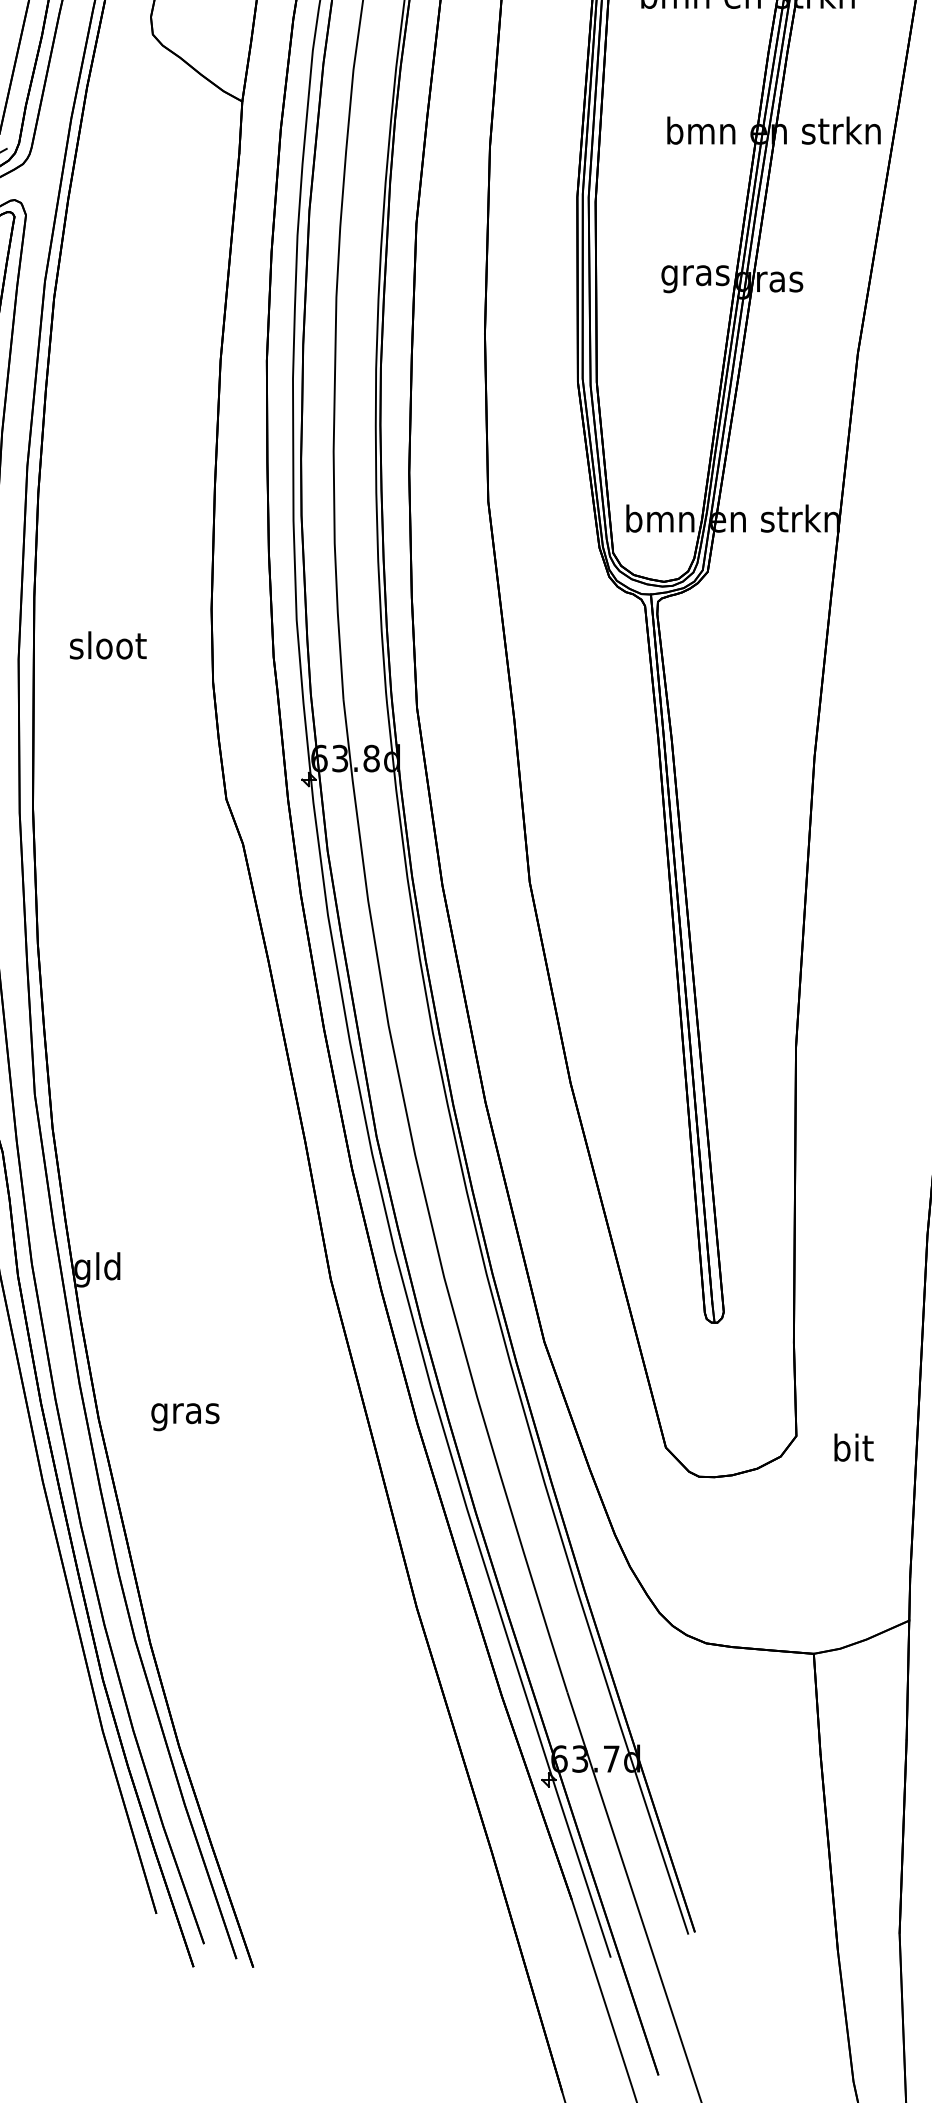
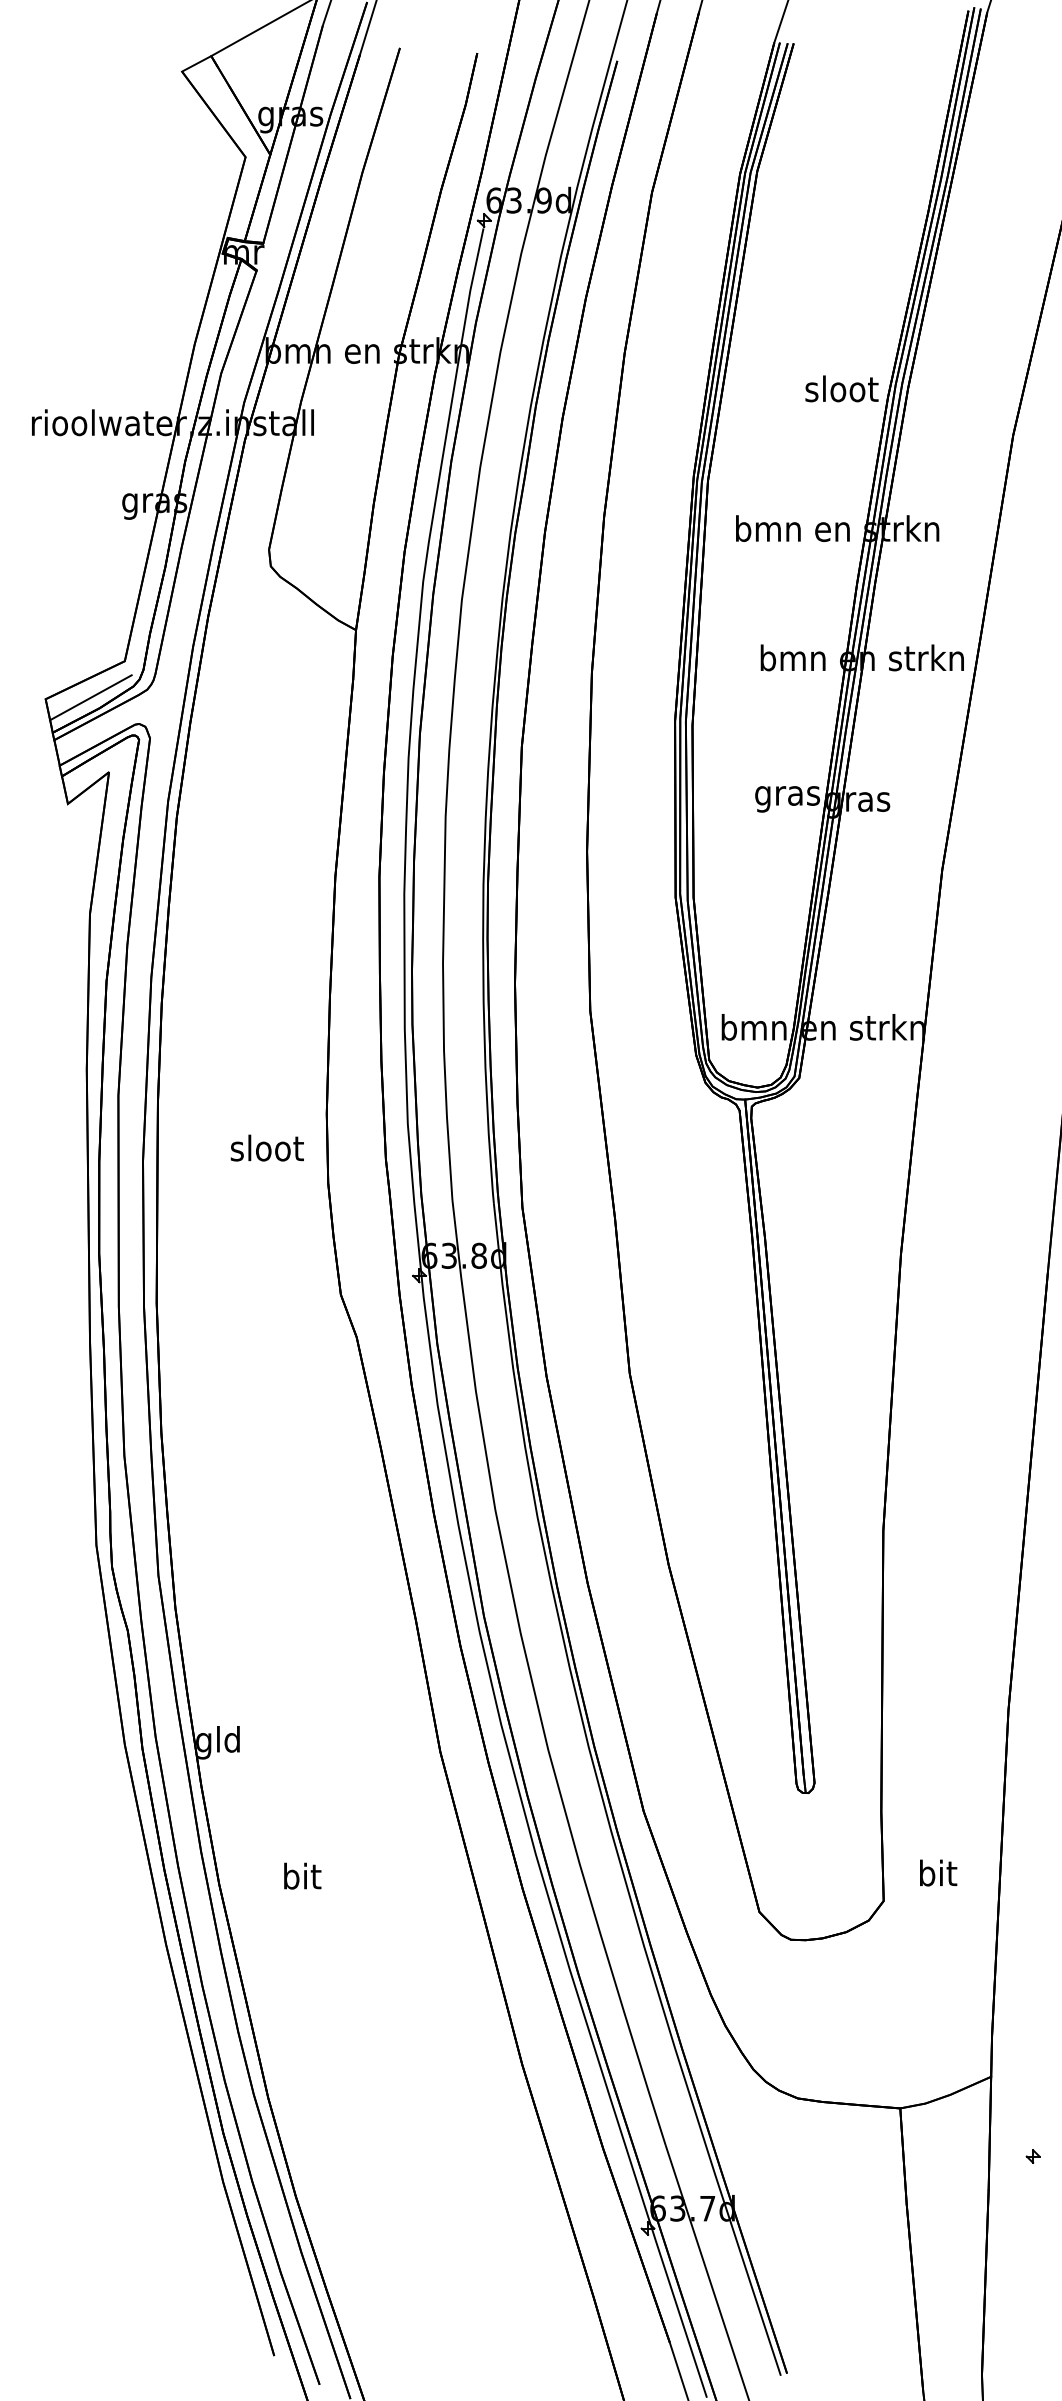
text: (107, 644) -> (266, 1147), moved
text: (185, 1413) -> (301, 1879), gras -> bit
text: (853, 1447) -> (938, 1872), moved

